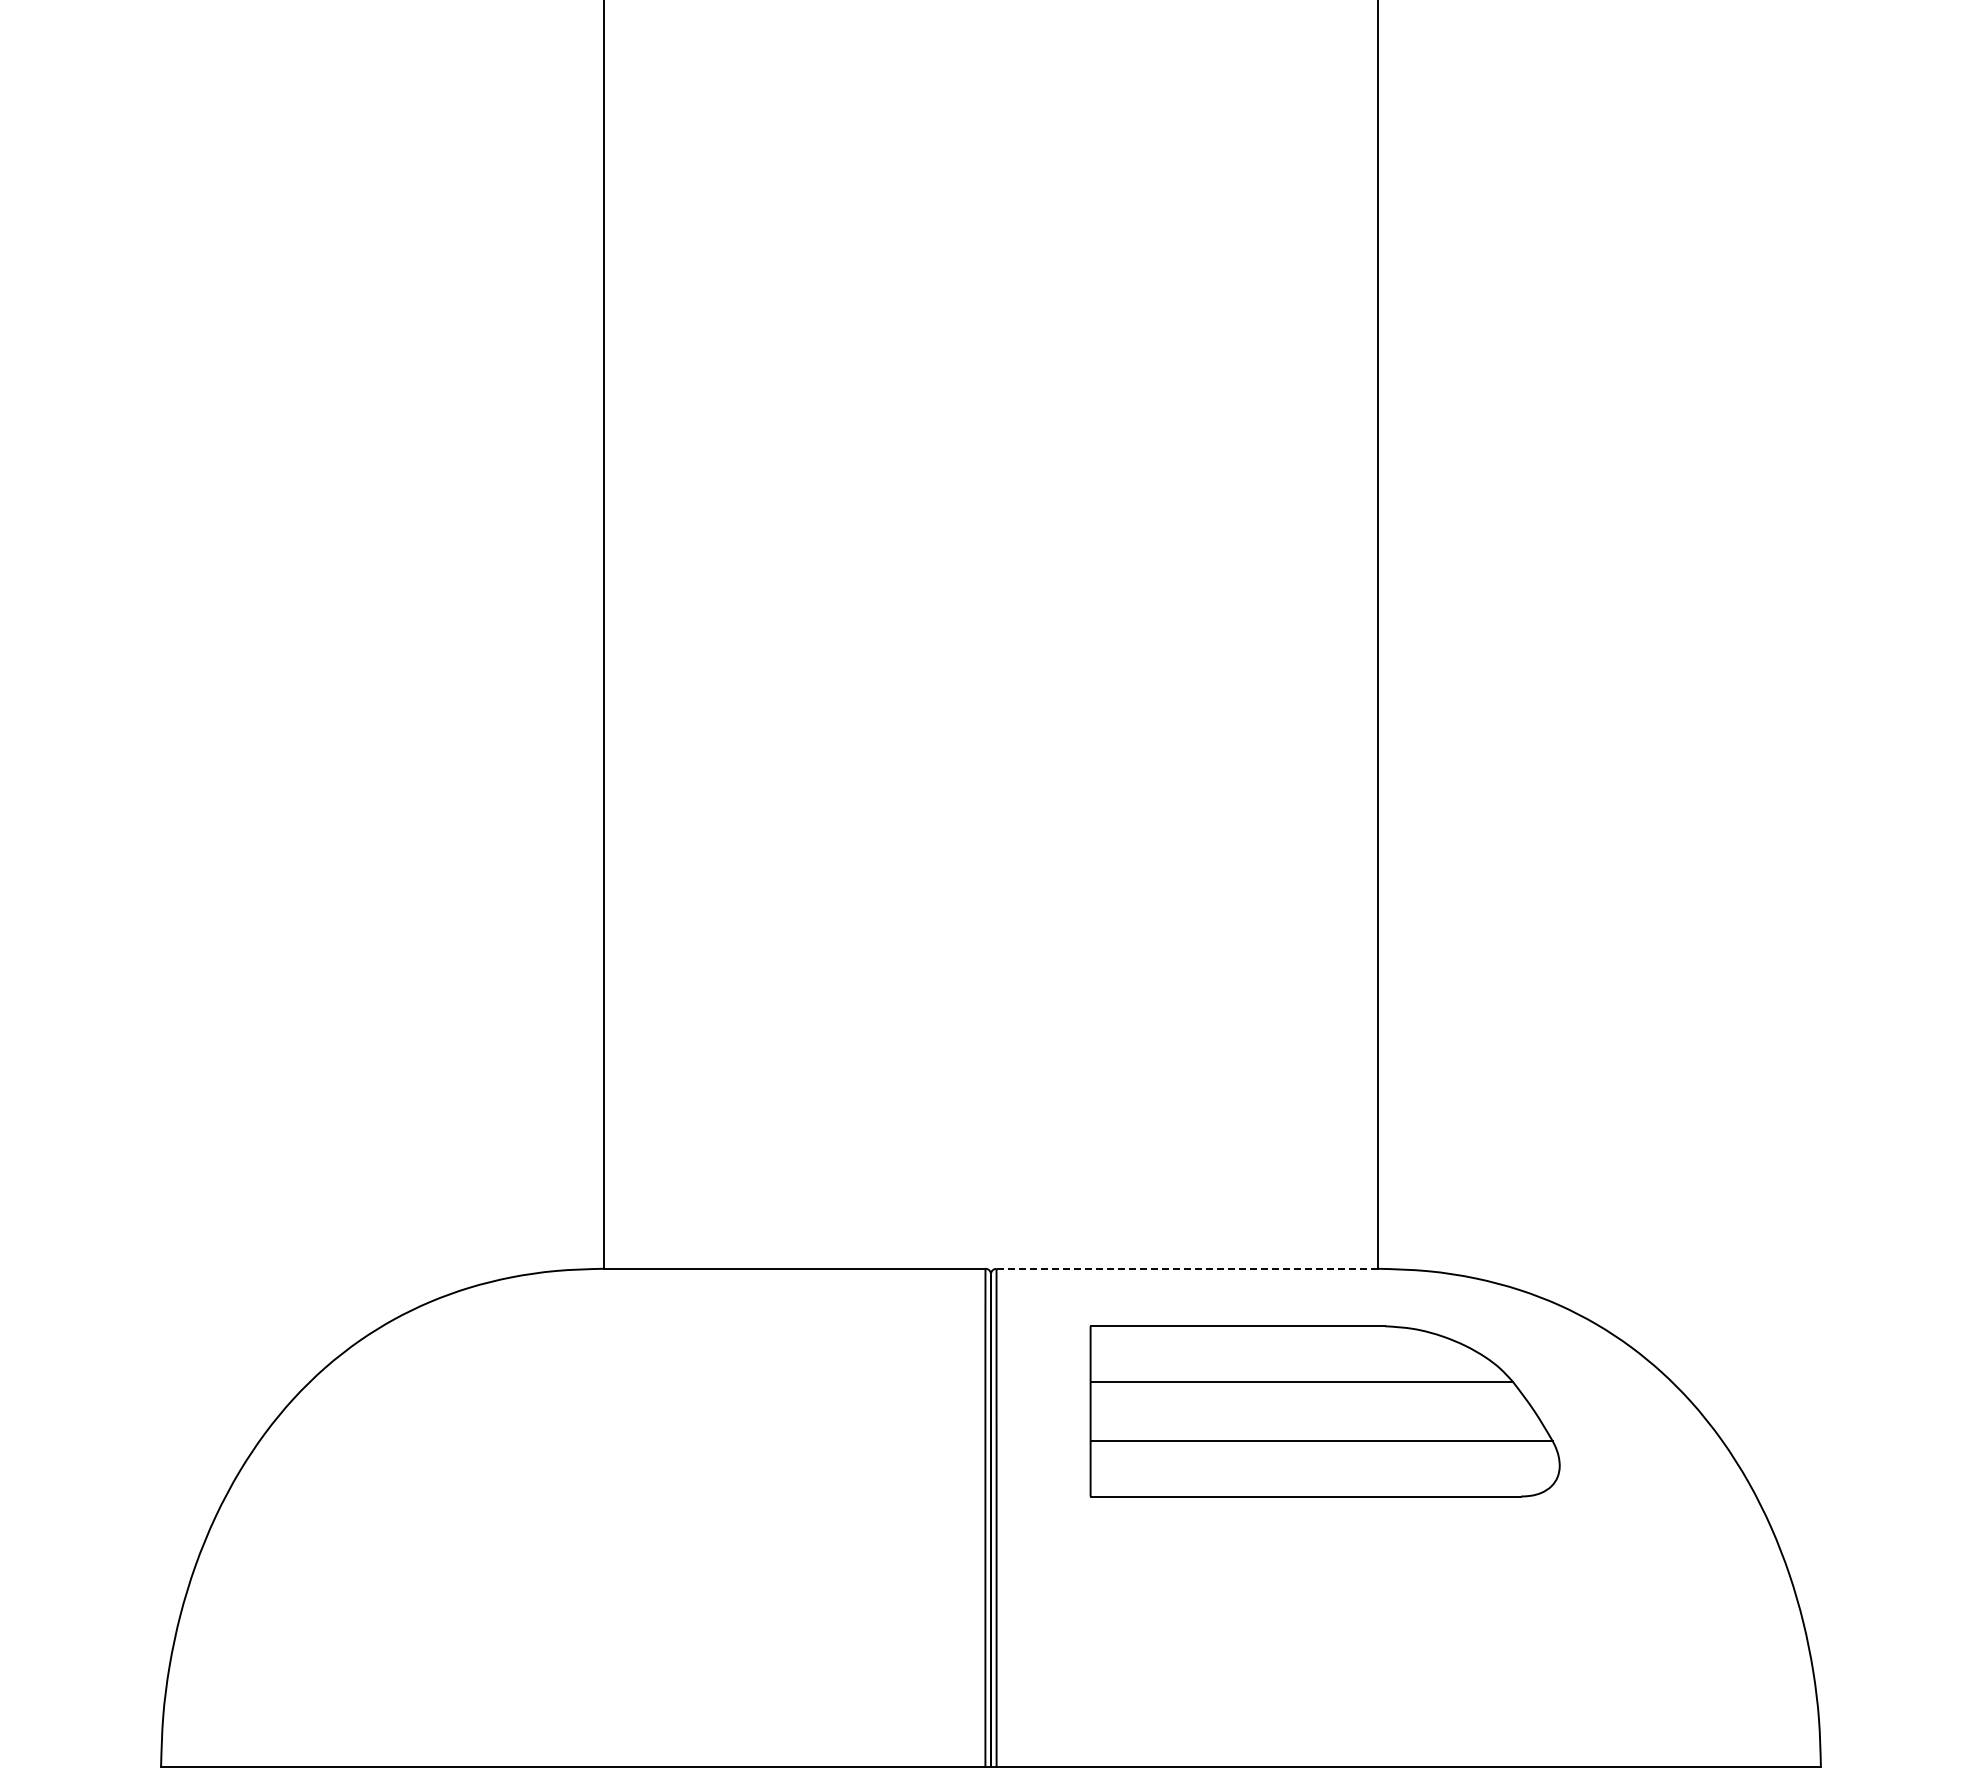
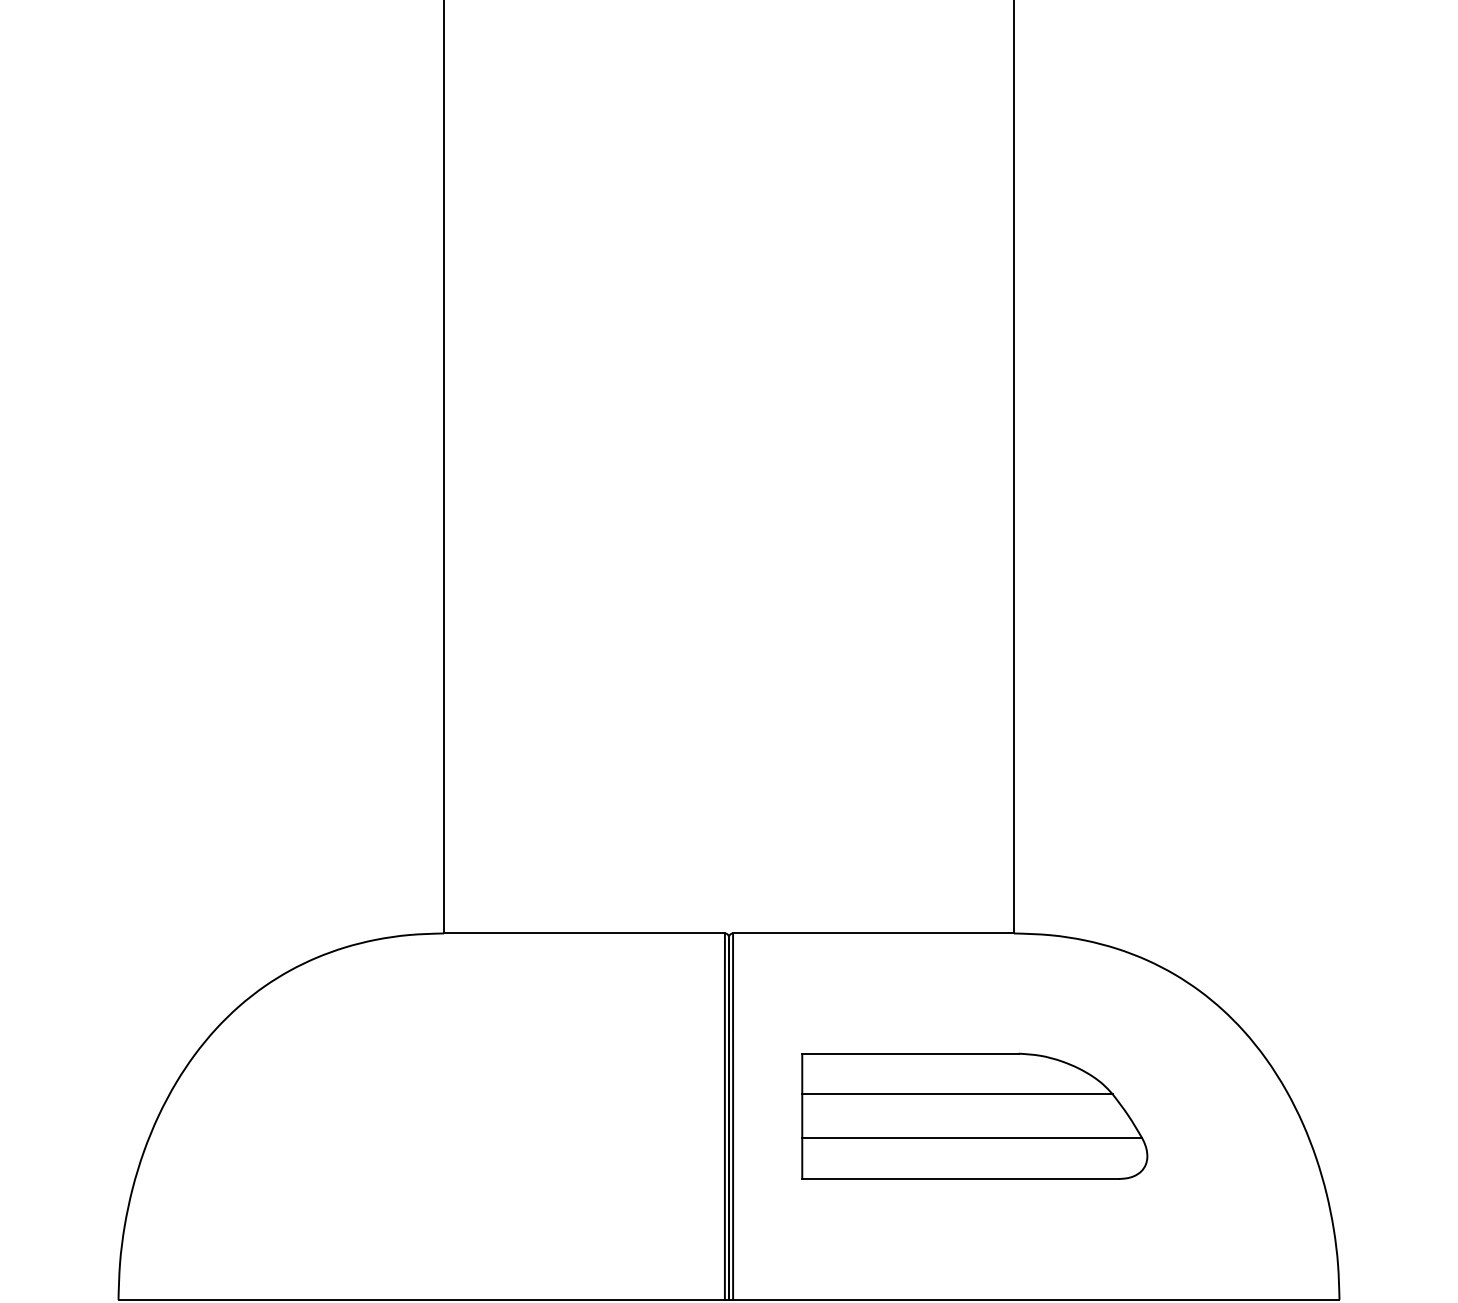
line: (1187, 1268) -> (873, 933), dashed -> solid
part: (1324, 1411) -> (974, 1116), moved

